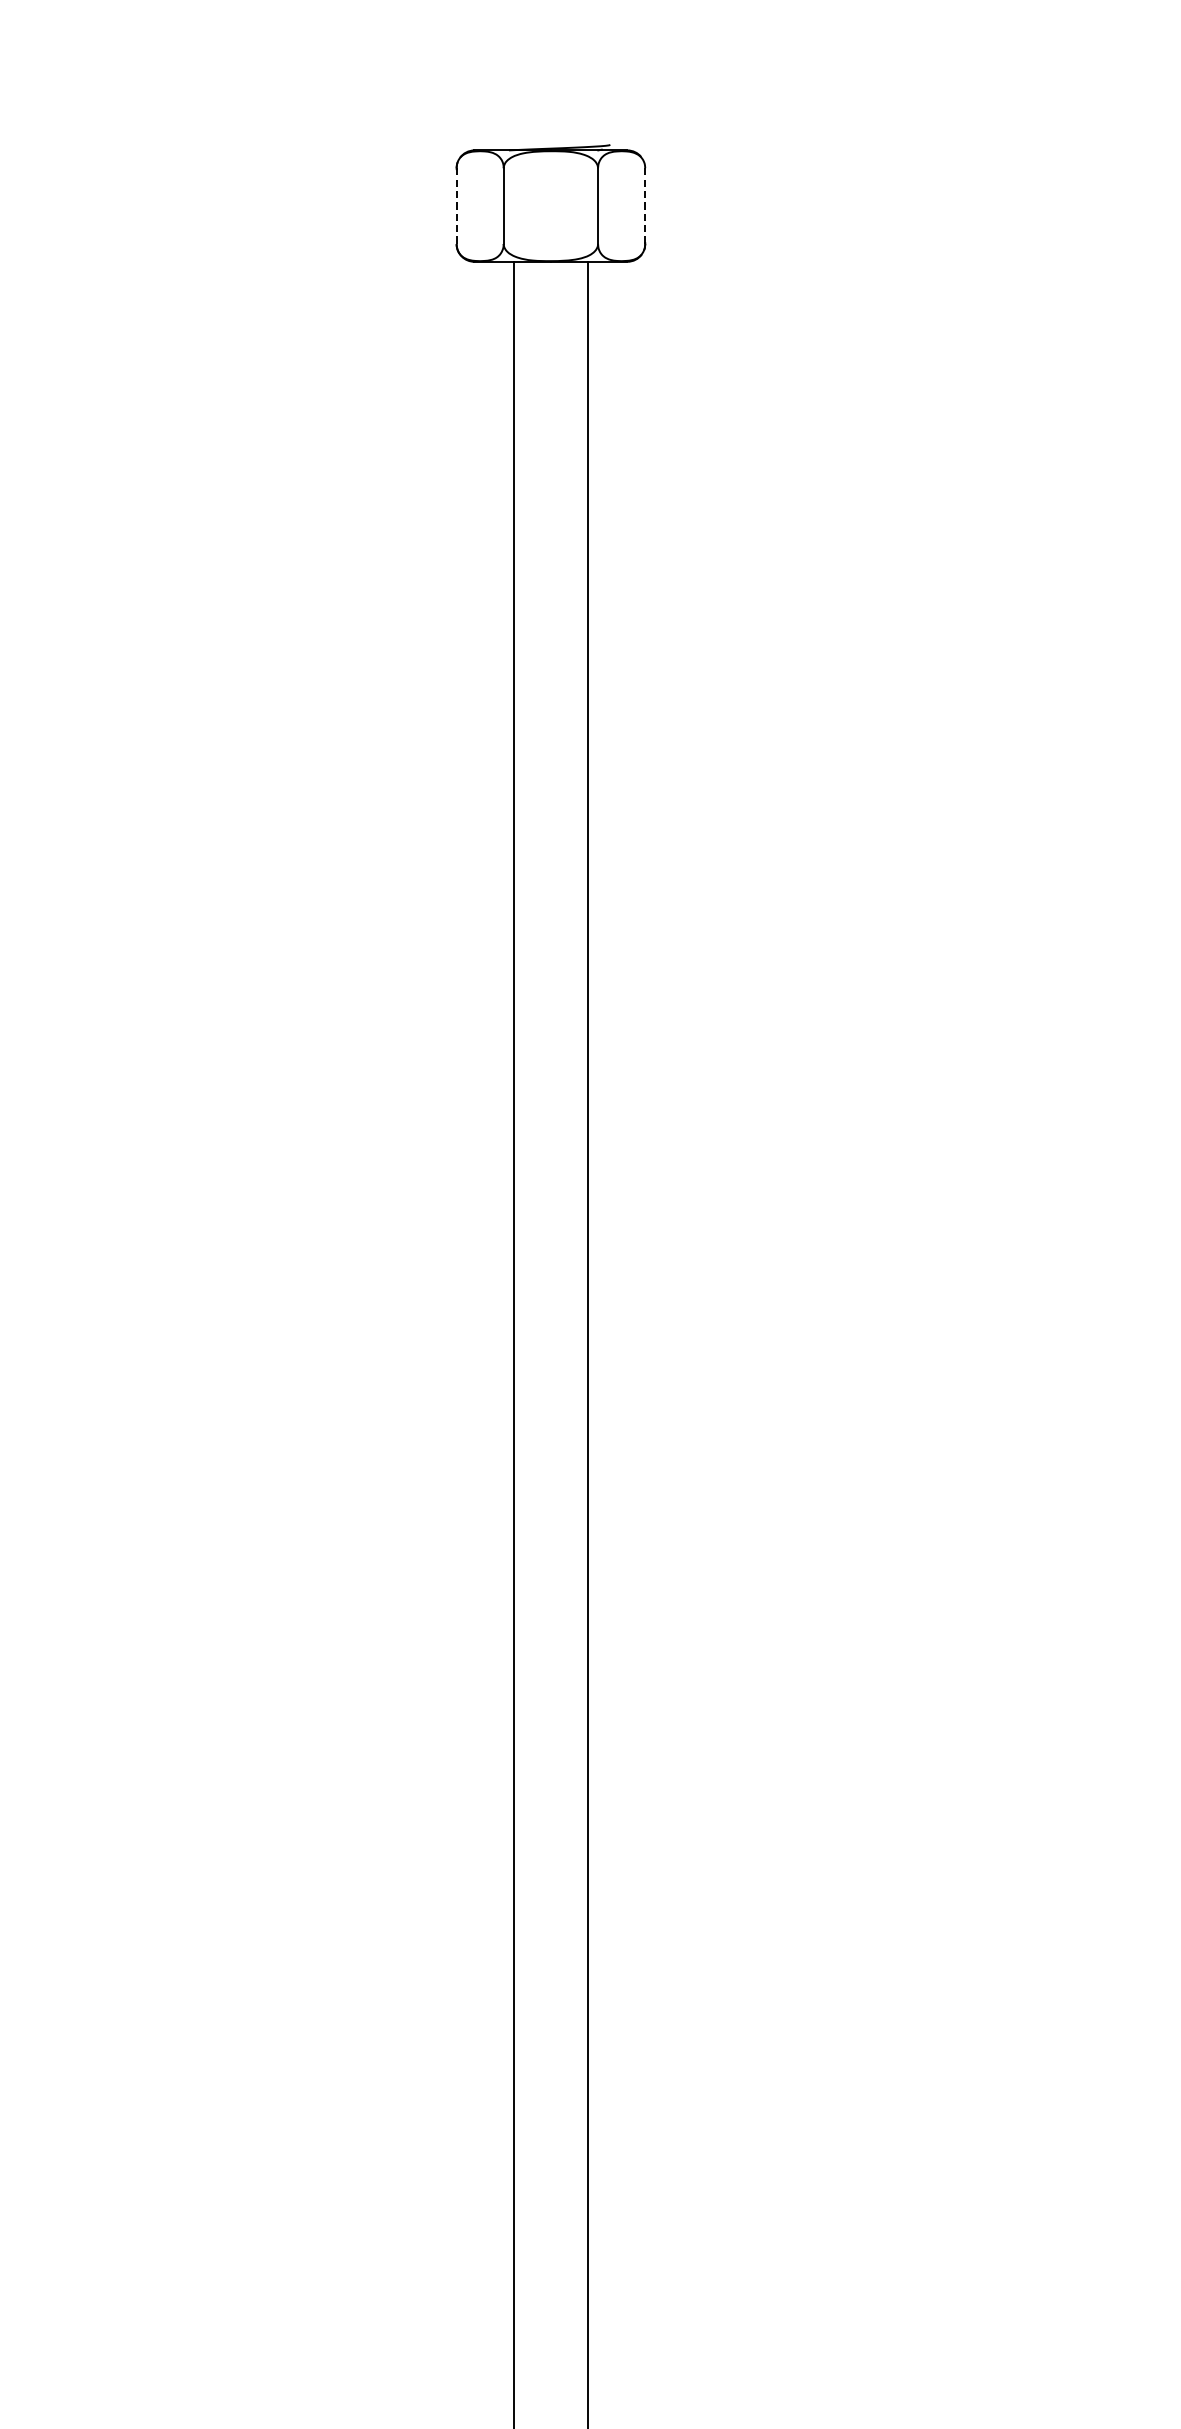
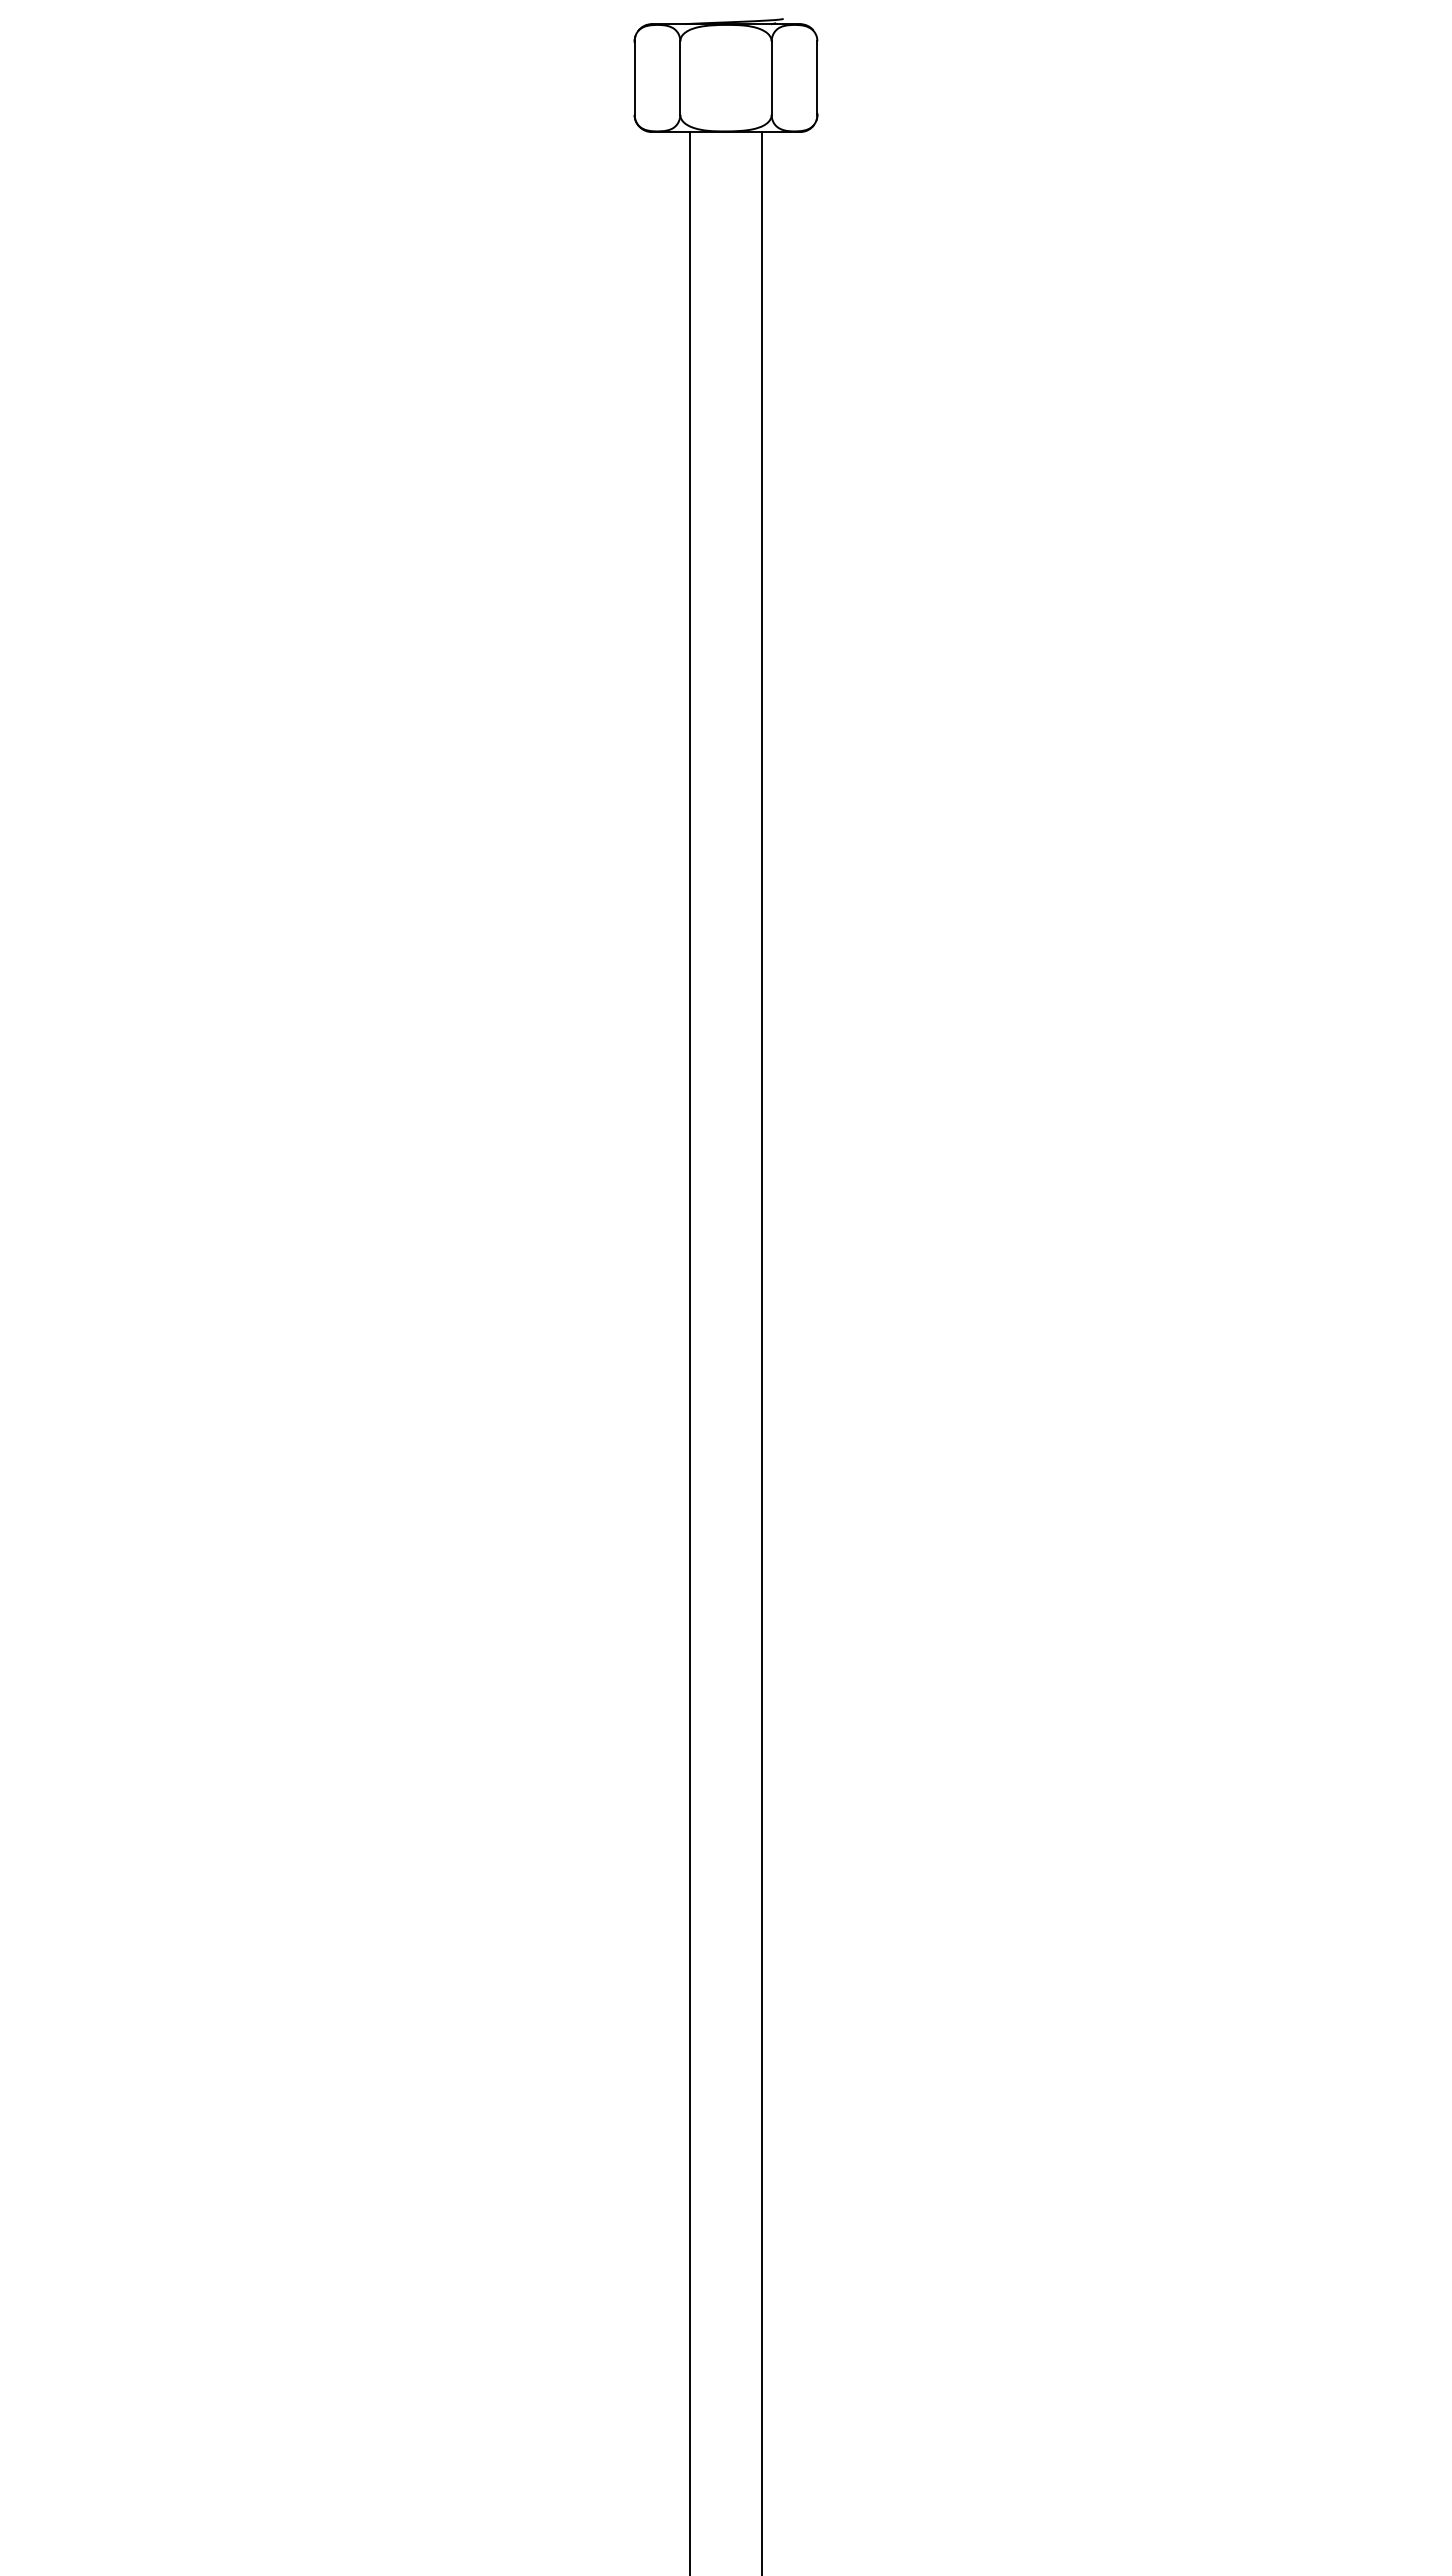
line: (456, 206) -> (634, 78), dashed -> solid
line: (645, 206) -> (817, 78), dashed -> solid

